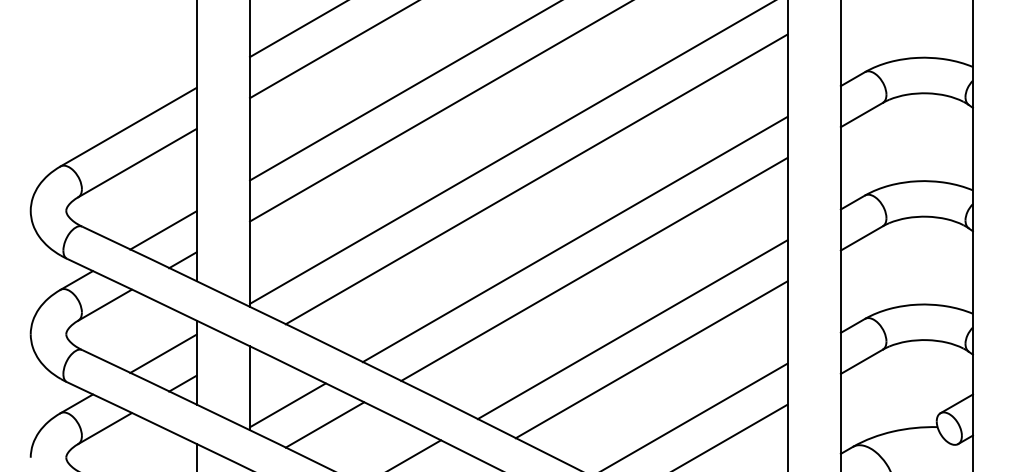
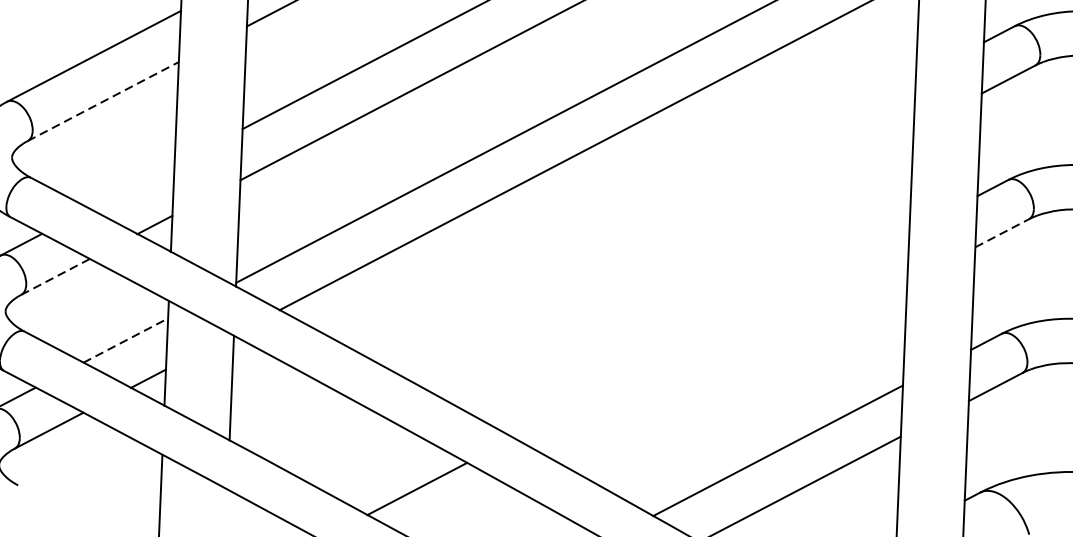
line: (137, 162) -> (103, 100), solid -> dashed
line: (163, 230) -> (132, 186), removed
line: (862, 238) -> (1002, 233), solid -> dashed
line: (574, 239) -> (643, 219), removed
line: (594, 268) -> (667, 256), removed
line: (105, 305) -> (56, 277), solid -> dashed
line: (632, 329) -> (711, 334), removed
line: (163, 353) -> (125, 340), solid -> dashed
line: (651, 359) -> (733, 373), removed
line: (287, 405) -> (277, 411), removed
line: (324, 424) -> (322, 437), removed

